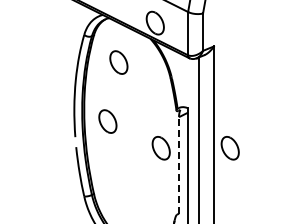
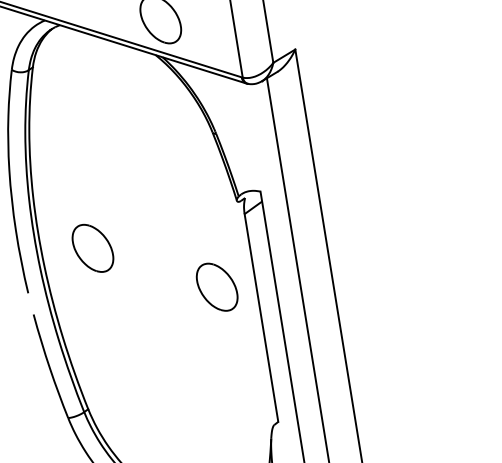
part: (118, 62) -> (95, 117), removed
part: (229, 148) -> (364, 263), removed
line: (179, 164) -> (262, 315), dashed -> solid

